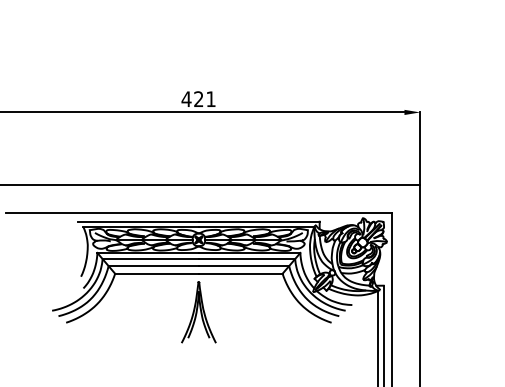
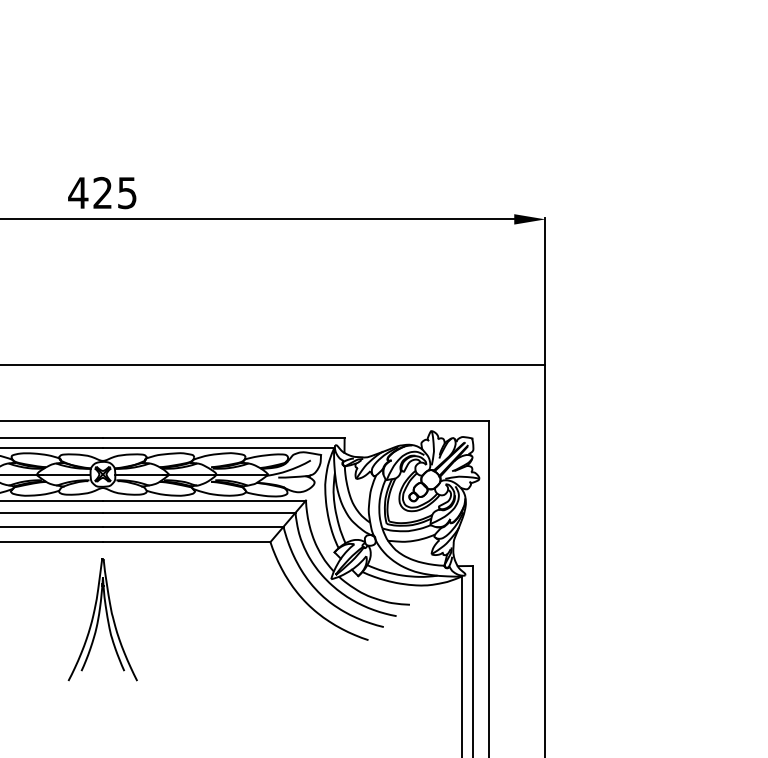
text: (210, 99) -> (126, 193), 421 -> 425

